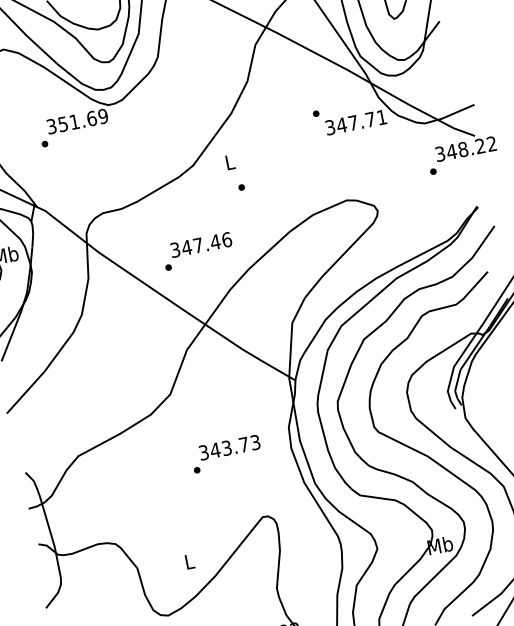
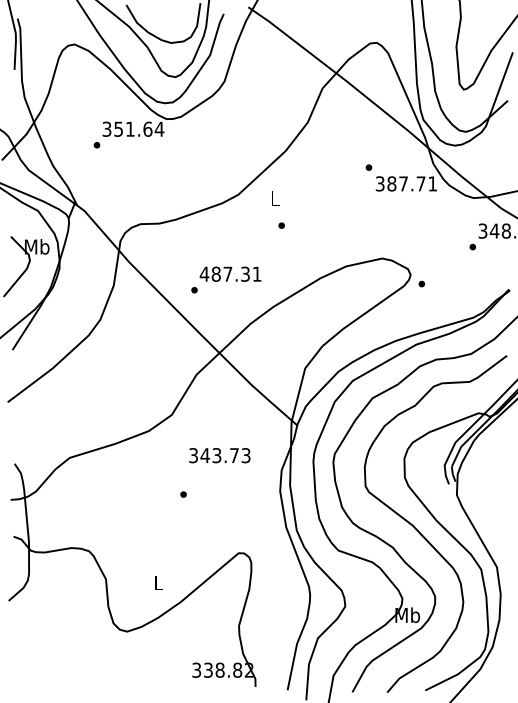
text: (103, 115) -> (159, 128), 351.69 -> 351.64
text: (341, 124) -> (391, 183), 347.71 -> 387.71
part: (390, 217) -> (421, 283), added
text: (200, 244) -> (230, 273), 347.46 -> 487.31
text: (229, 447) -> (219, 455), moved

